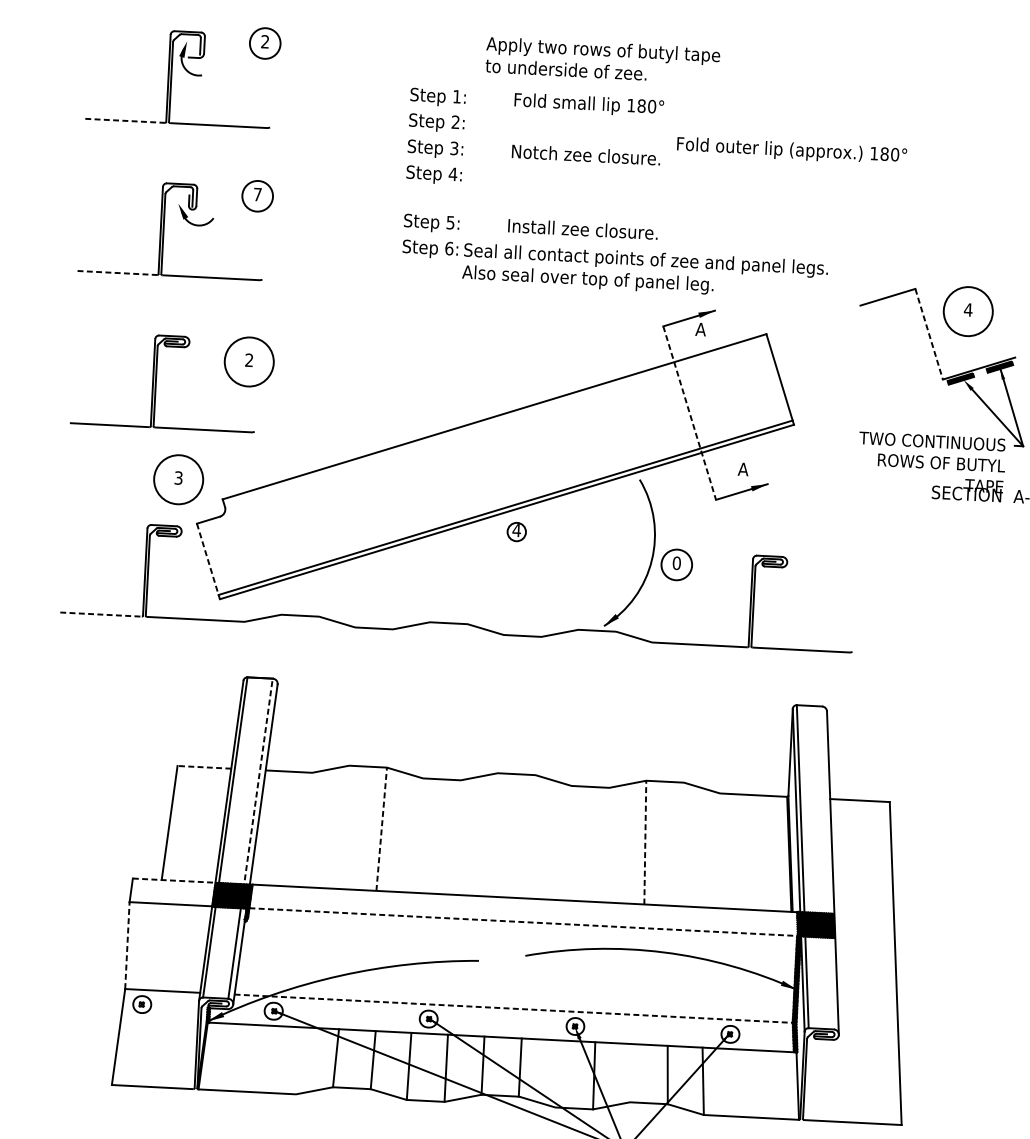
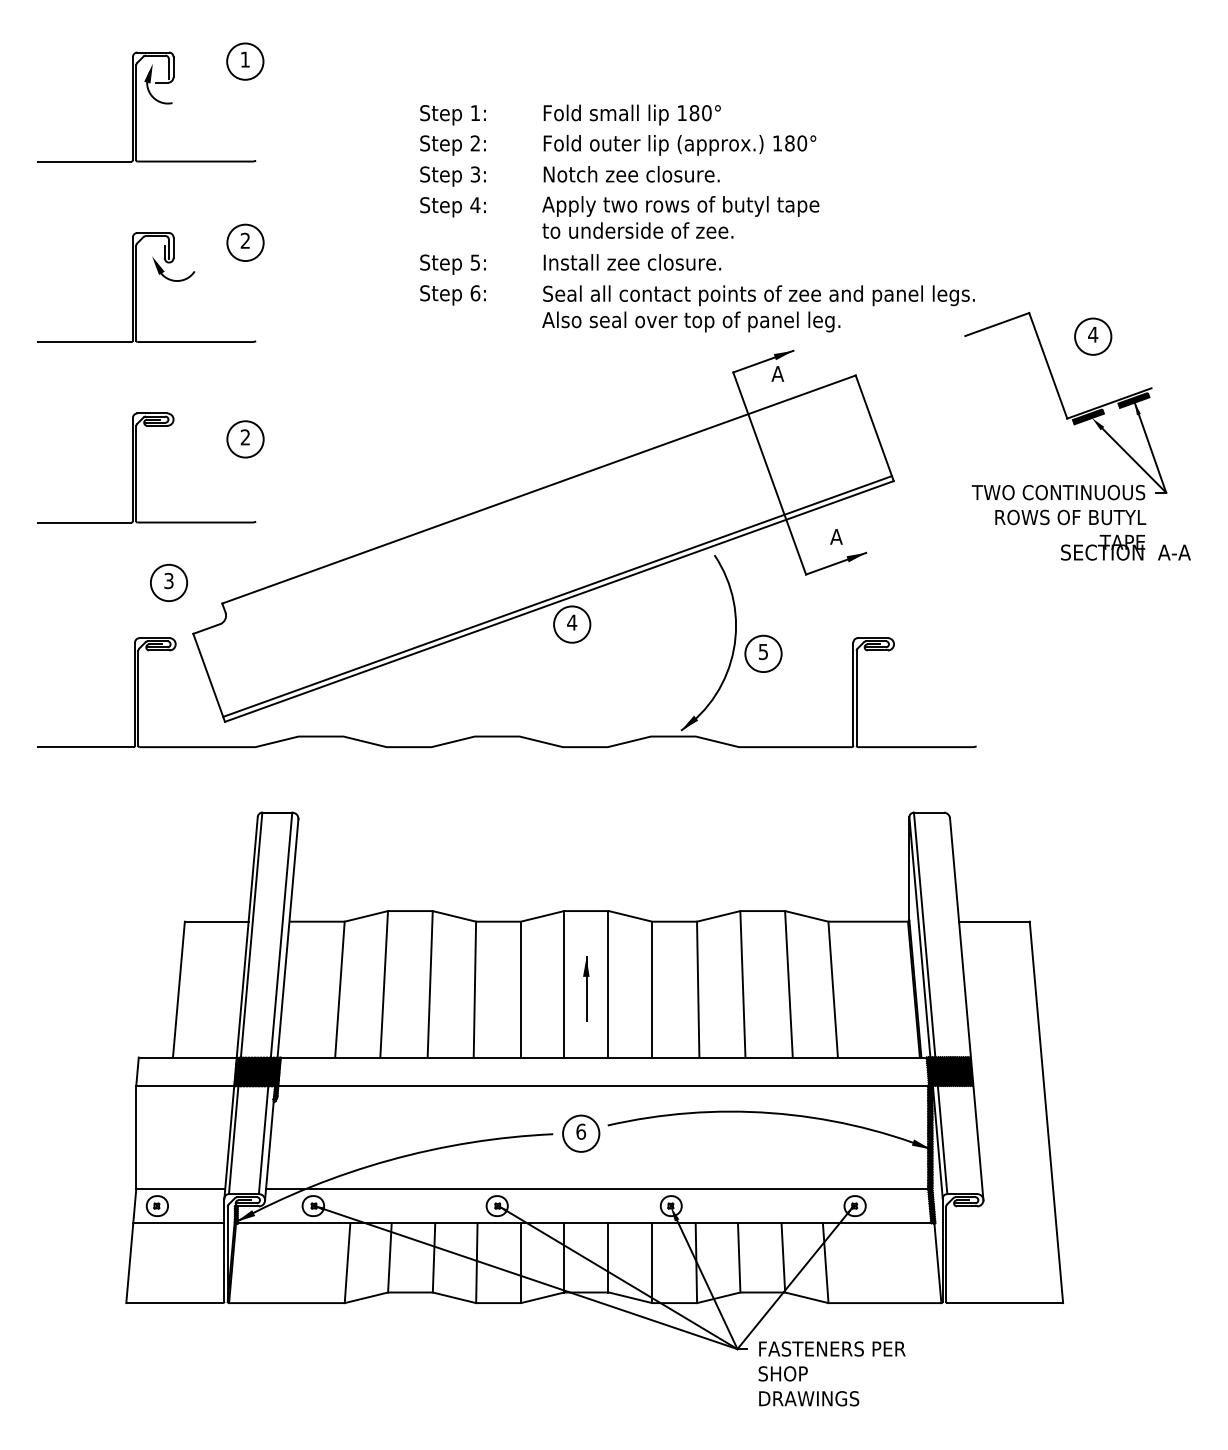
text: (264, 41) -> (244, 59), 2 -> 1
text: (602, 60) -> (680, 217), moved
line: (125, 120) -> (84, 161), dashed -> solid
text: (791, 151) -> (679, 145), moved
text: (256, 194) -> (244, 240), 7 -> 2
text: (645, 271) -> (758, 308), moved
line: (117, 273) -> (84, 342), dashed -> solid
circle: (968, 311) -> (1093, 336), size x0.62
line: (929, 334) -> (1048, 366), dashed -> solid
circle: (249, 362) -> (245, 439), size x0.62
line: (689, 413) -> (769, 473), dashed -> solid
circle: (178, 479) -> (168, 582), size x0.62
circle: (517, 531) -> (572, 624), size x1.67
line: (208, 561) -> (209, 677), dashed -> solid
text: (676, 562) -> (763, 651), 0 -> 5
line: (101, 614) -> (85, 747), dashed -> solid
line: (204, 767) -> (216, 921), dashed -> solid
line: (257, 792) -> (280, 948), dashed -> solid
line: (343, 827) -> (384, 984), added
line: (381, 828) -> (430, 983), dashed -> solid
line: (305, 829) -> (339, 989), added
line: (418, 835) -> (474, 989), added
line: (494, 835) -> (564, 984), added
line: (457, 837) -> (520, 989), added
line: (532, 837) -> (608, 984), added
part: (513, 839) -> (586, 988), added
line: (645, 841) -> (742, 983), dashed -> solid
line: (568, 843) -> (652, 989), added
line: (683, 844) -> (788, 984), added
line: (607, 845) -> (698, 989), added
line: (720, 850) -> (832, 989), added
line: (173, 880) -> (187, 1057), dashed -> solid
line: (525, 922) -> (605, 1085), dashed -> solid
line: (127, 945) -> (136, 1137), dashed -> solid
part: (502, 961) -> (581, 1133), added
line: (514, 1008) -> (598, 1188), dashed -> solid
line: (159, 1020) -> (178, 1223), added
line: (300, 1061) -> (347, 1263), added
line: (630, 1072) -> (739, 1257), added
line: (557, 1074) -> (652, 1263), added

